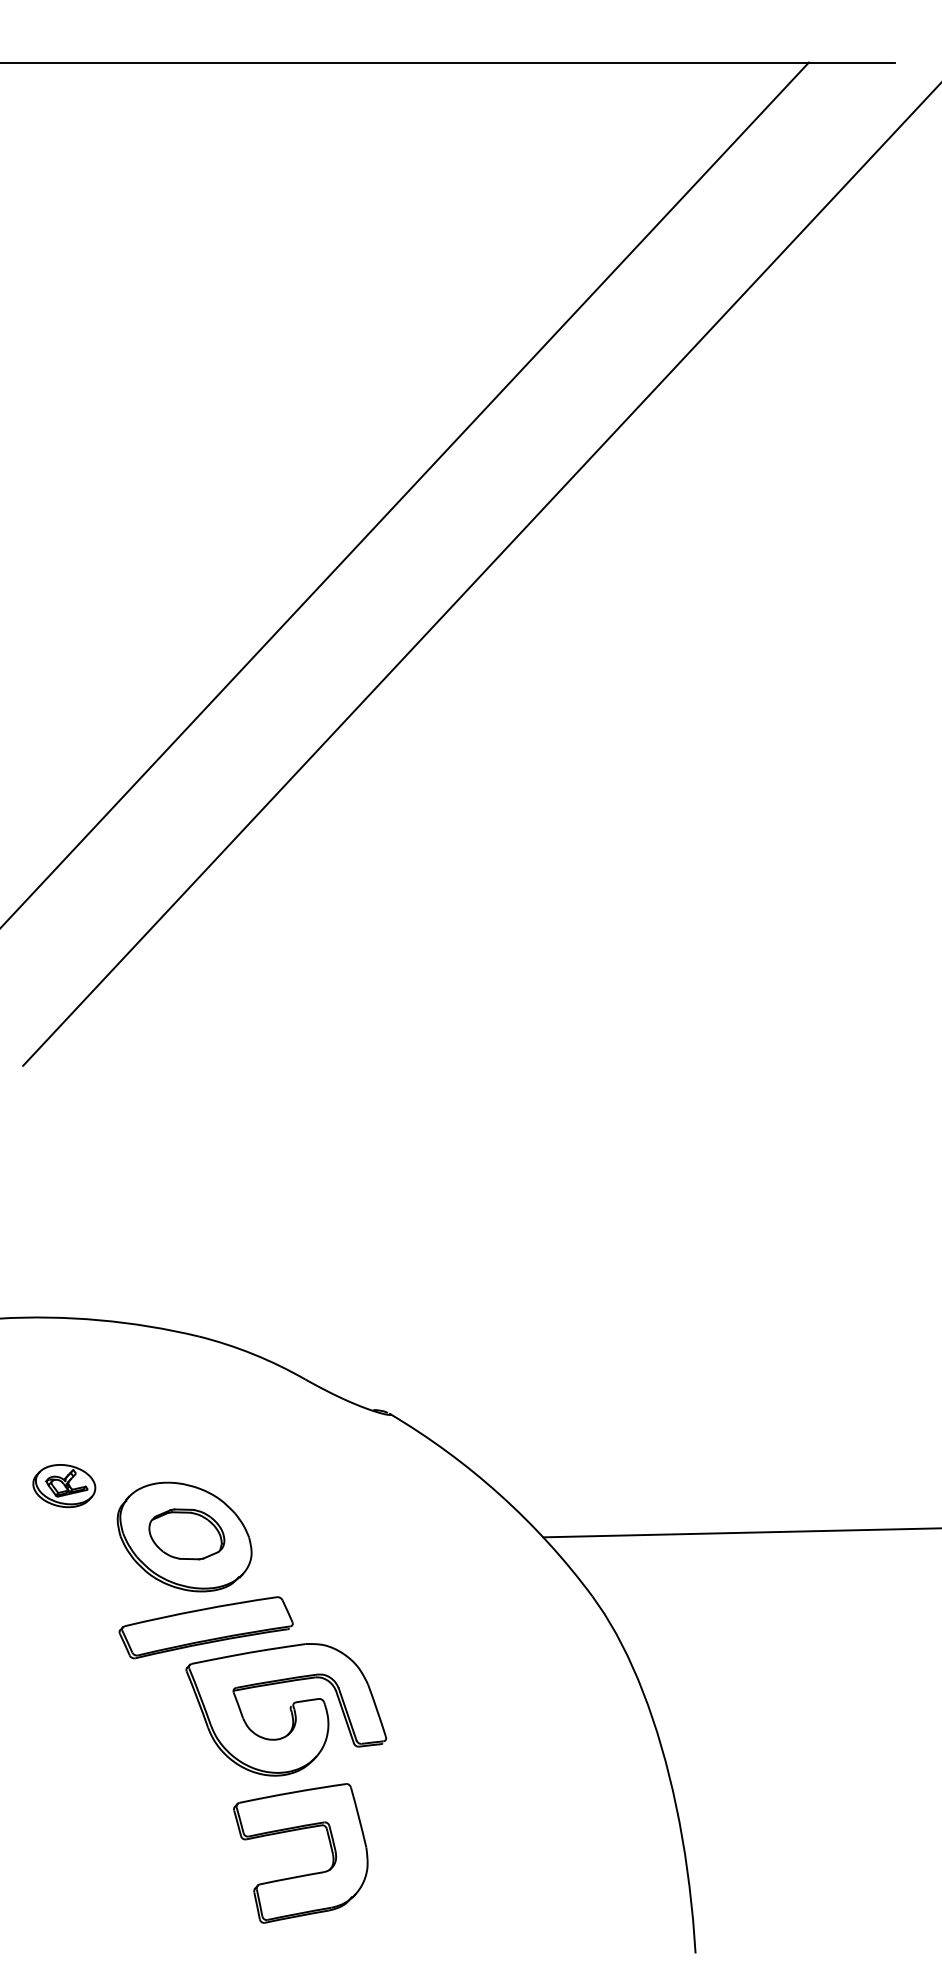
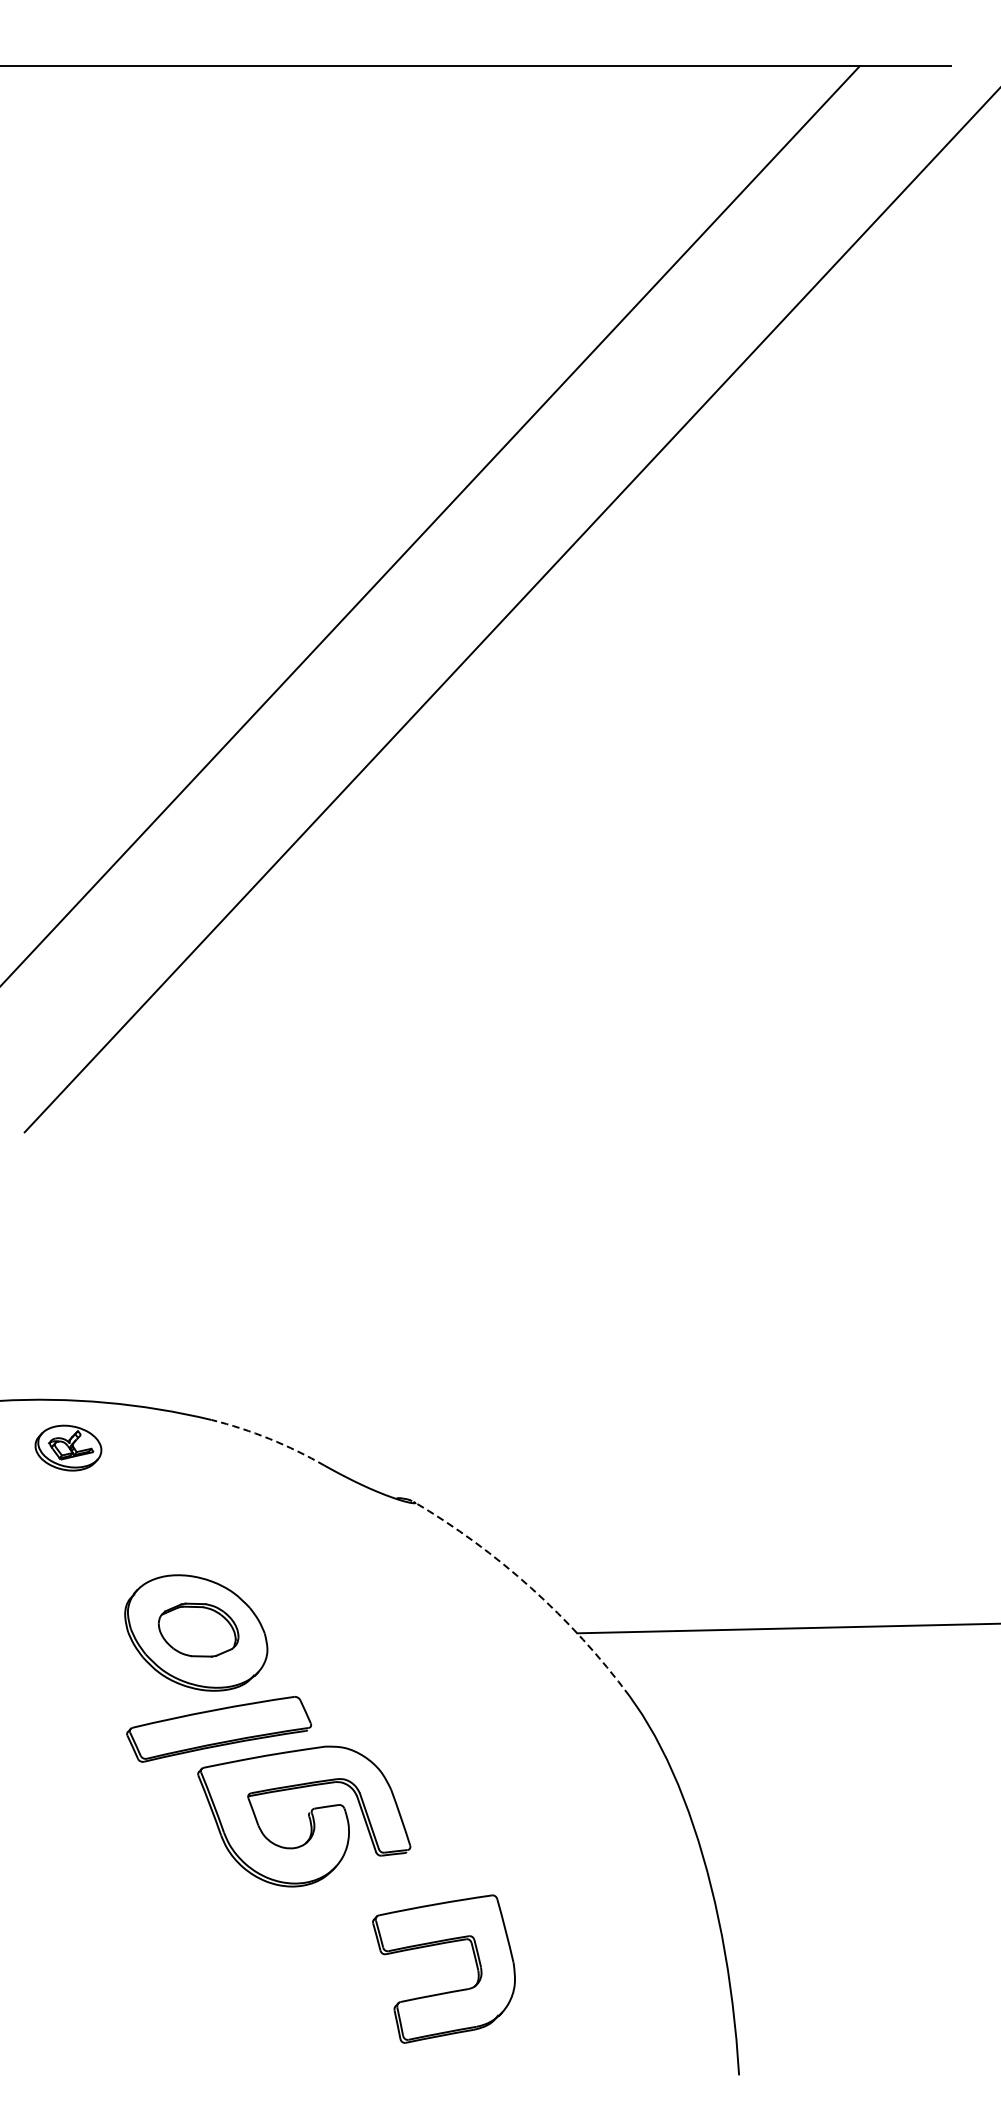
arc: (253, 1354) -> (269, 1439), solid -> dashed
part: (64, 1486) -> (68, 1448), moved
arc: (499, 1494) -> (530, 1587), solid -> dashed
part: (303, 1874) -> (446, 1991), moved

